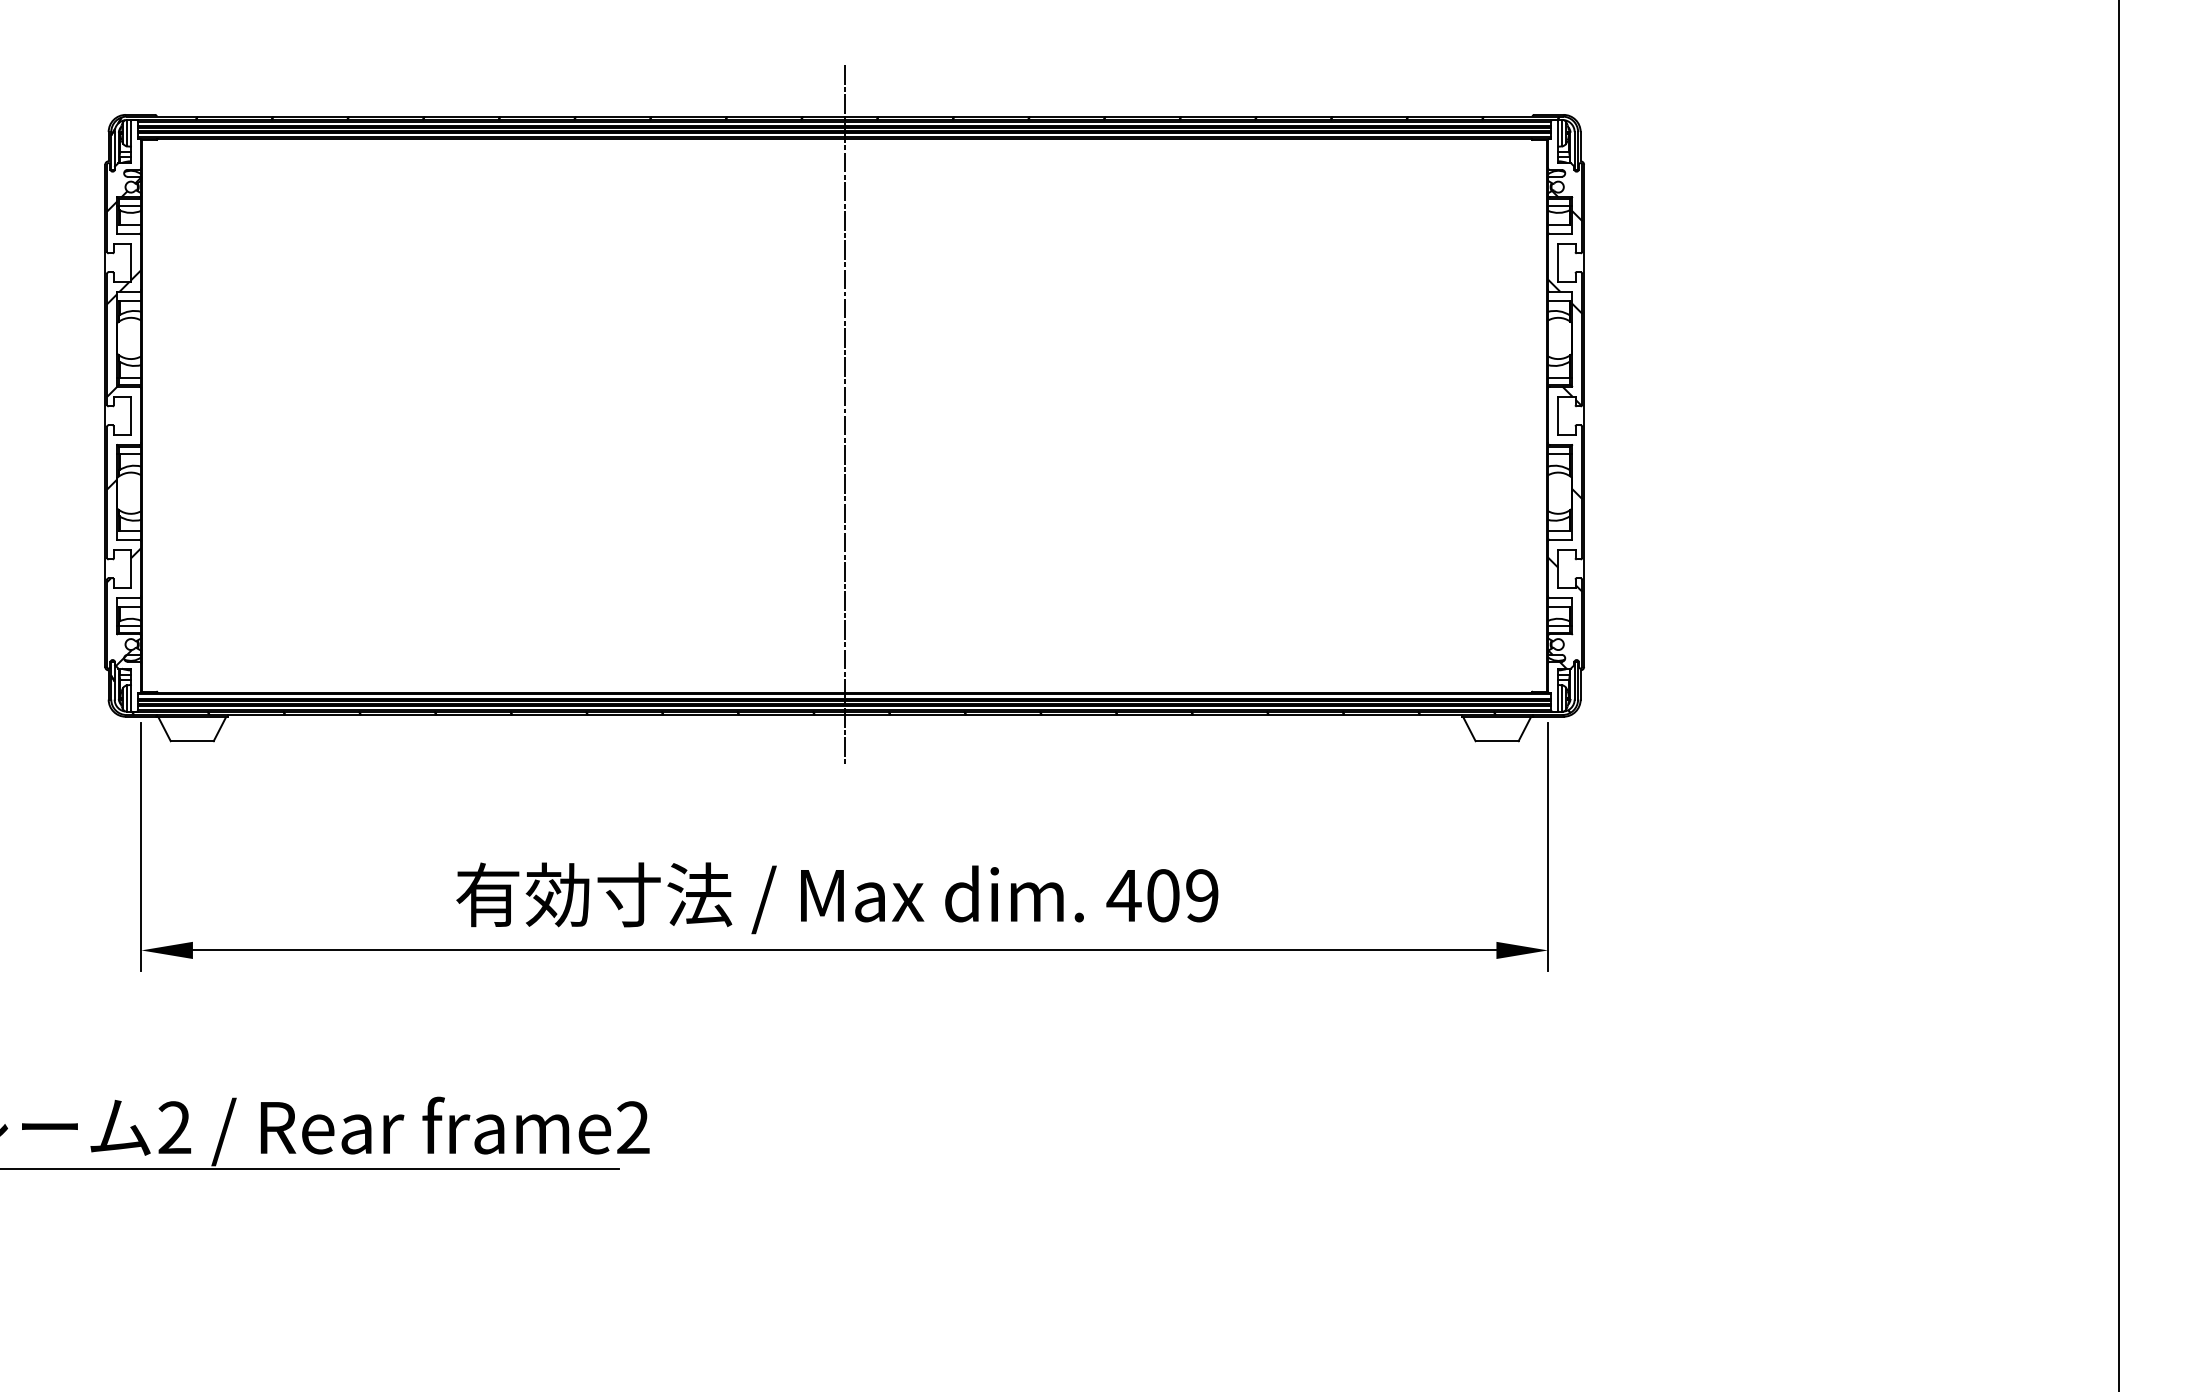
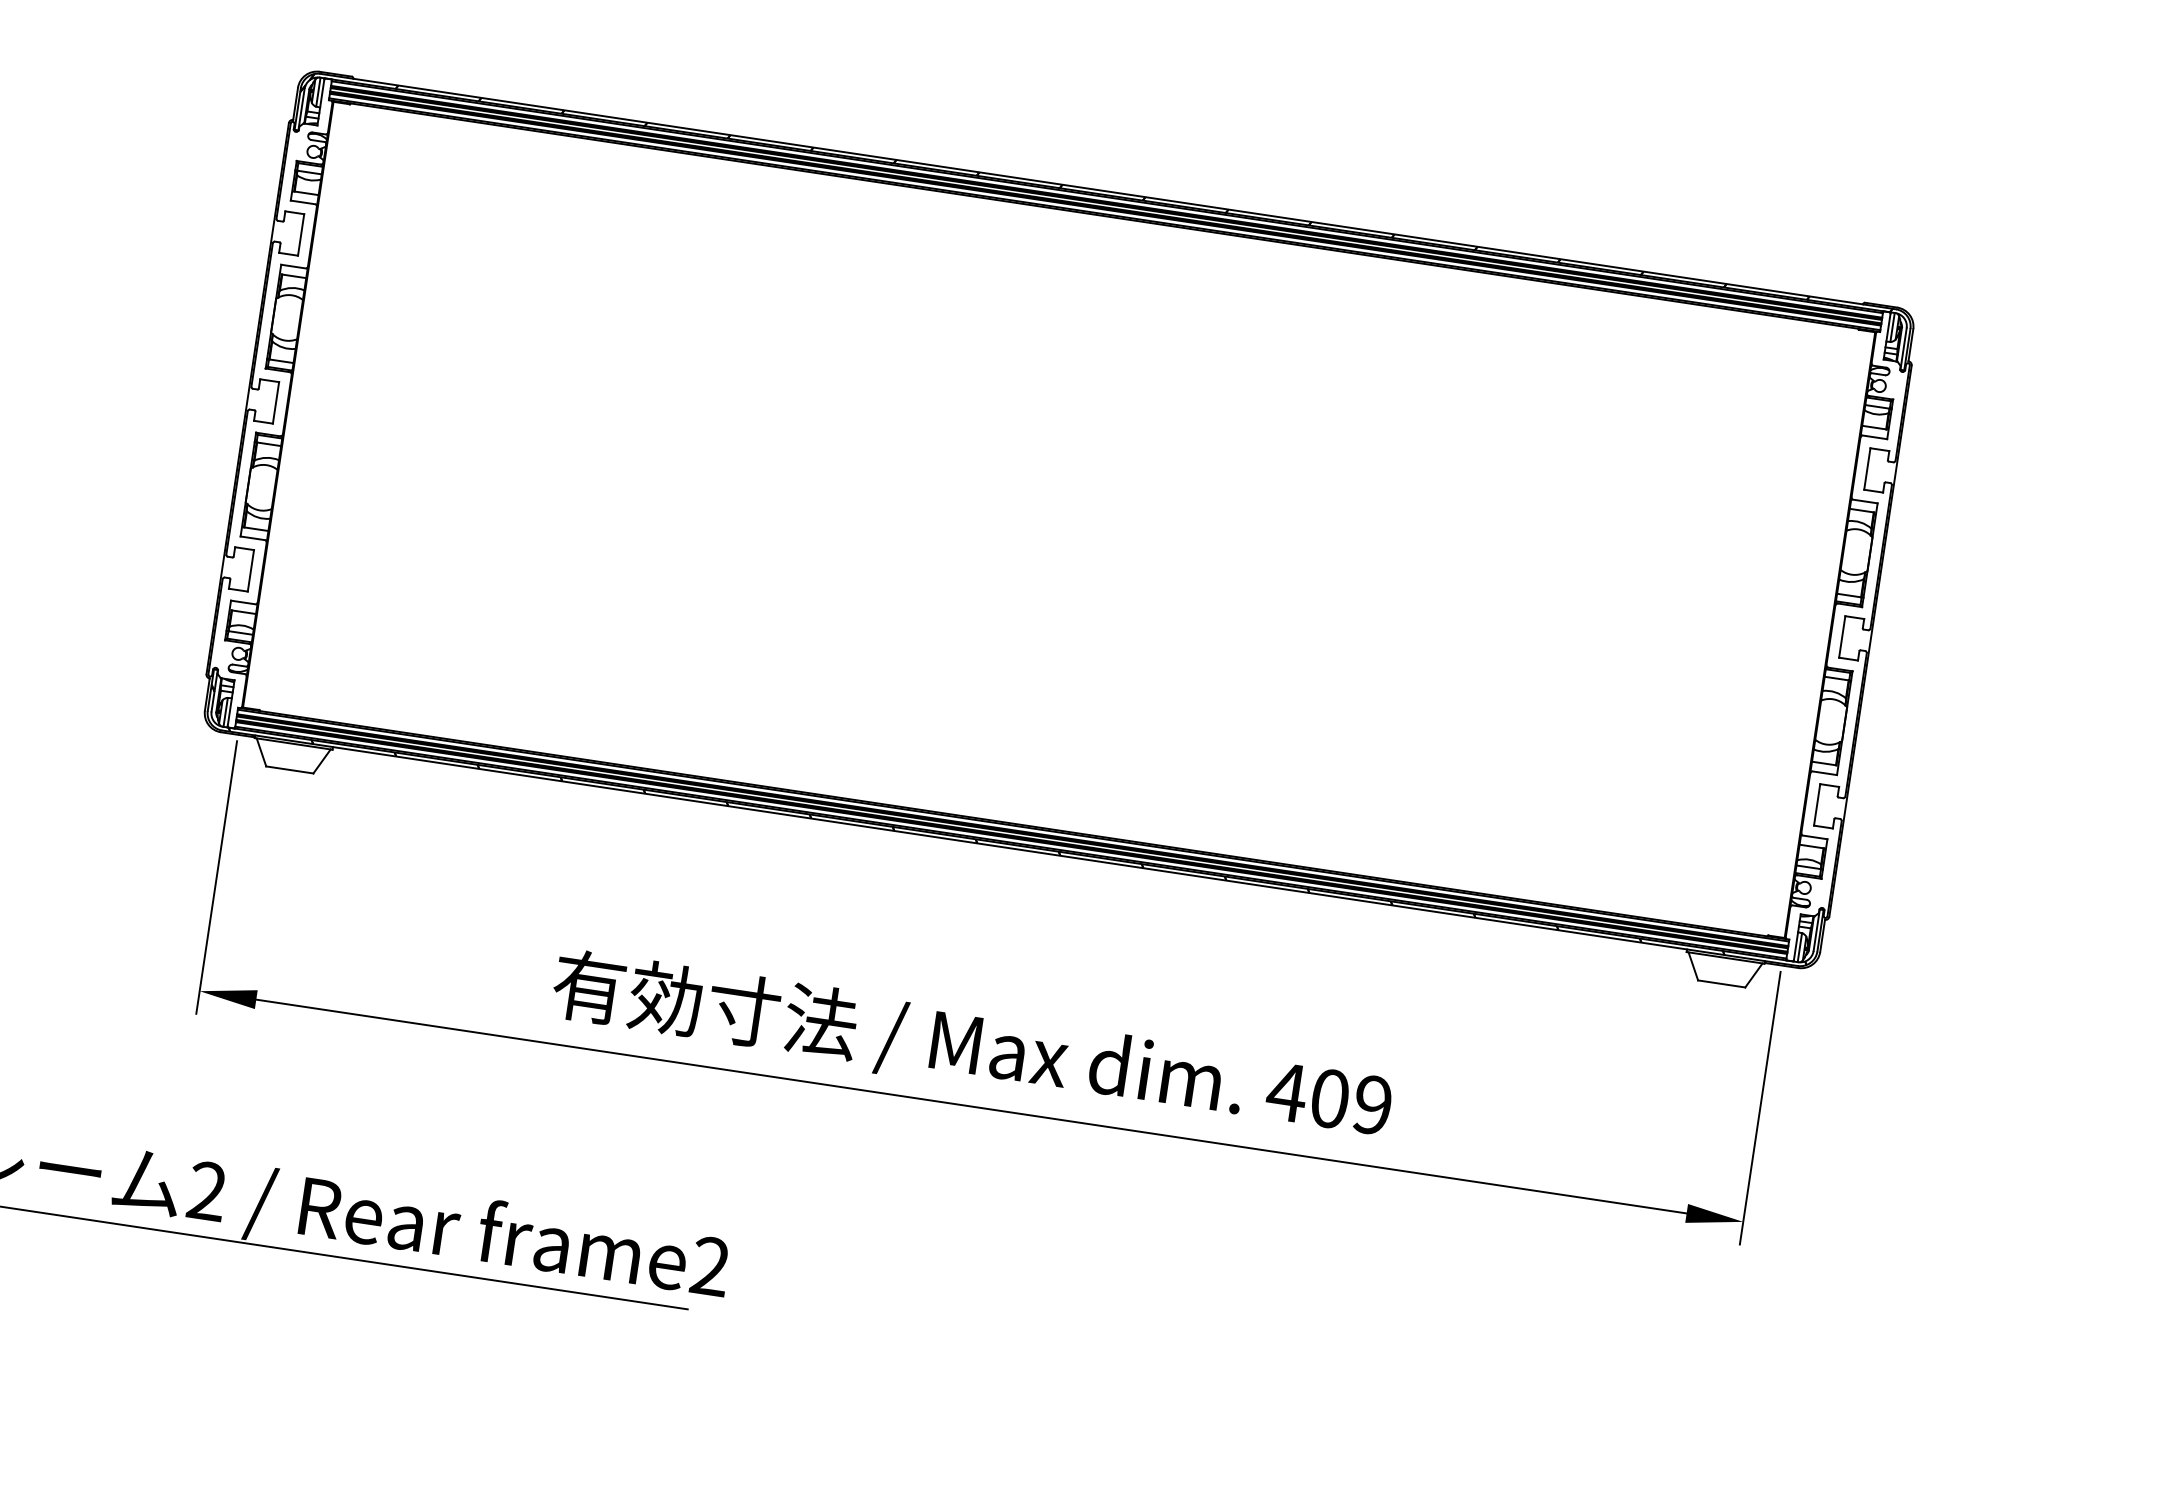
line: (844, 415) -> (1058, 519), removed
hatch: (123, 421) -> (266, 407), removed
hatch: (1565, 429) -> (1847, 653), removed

